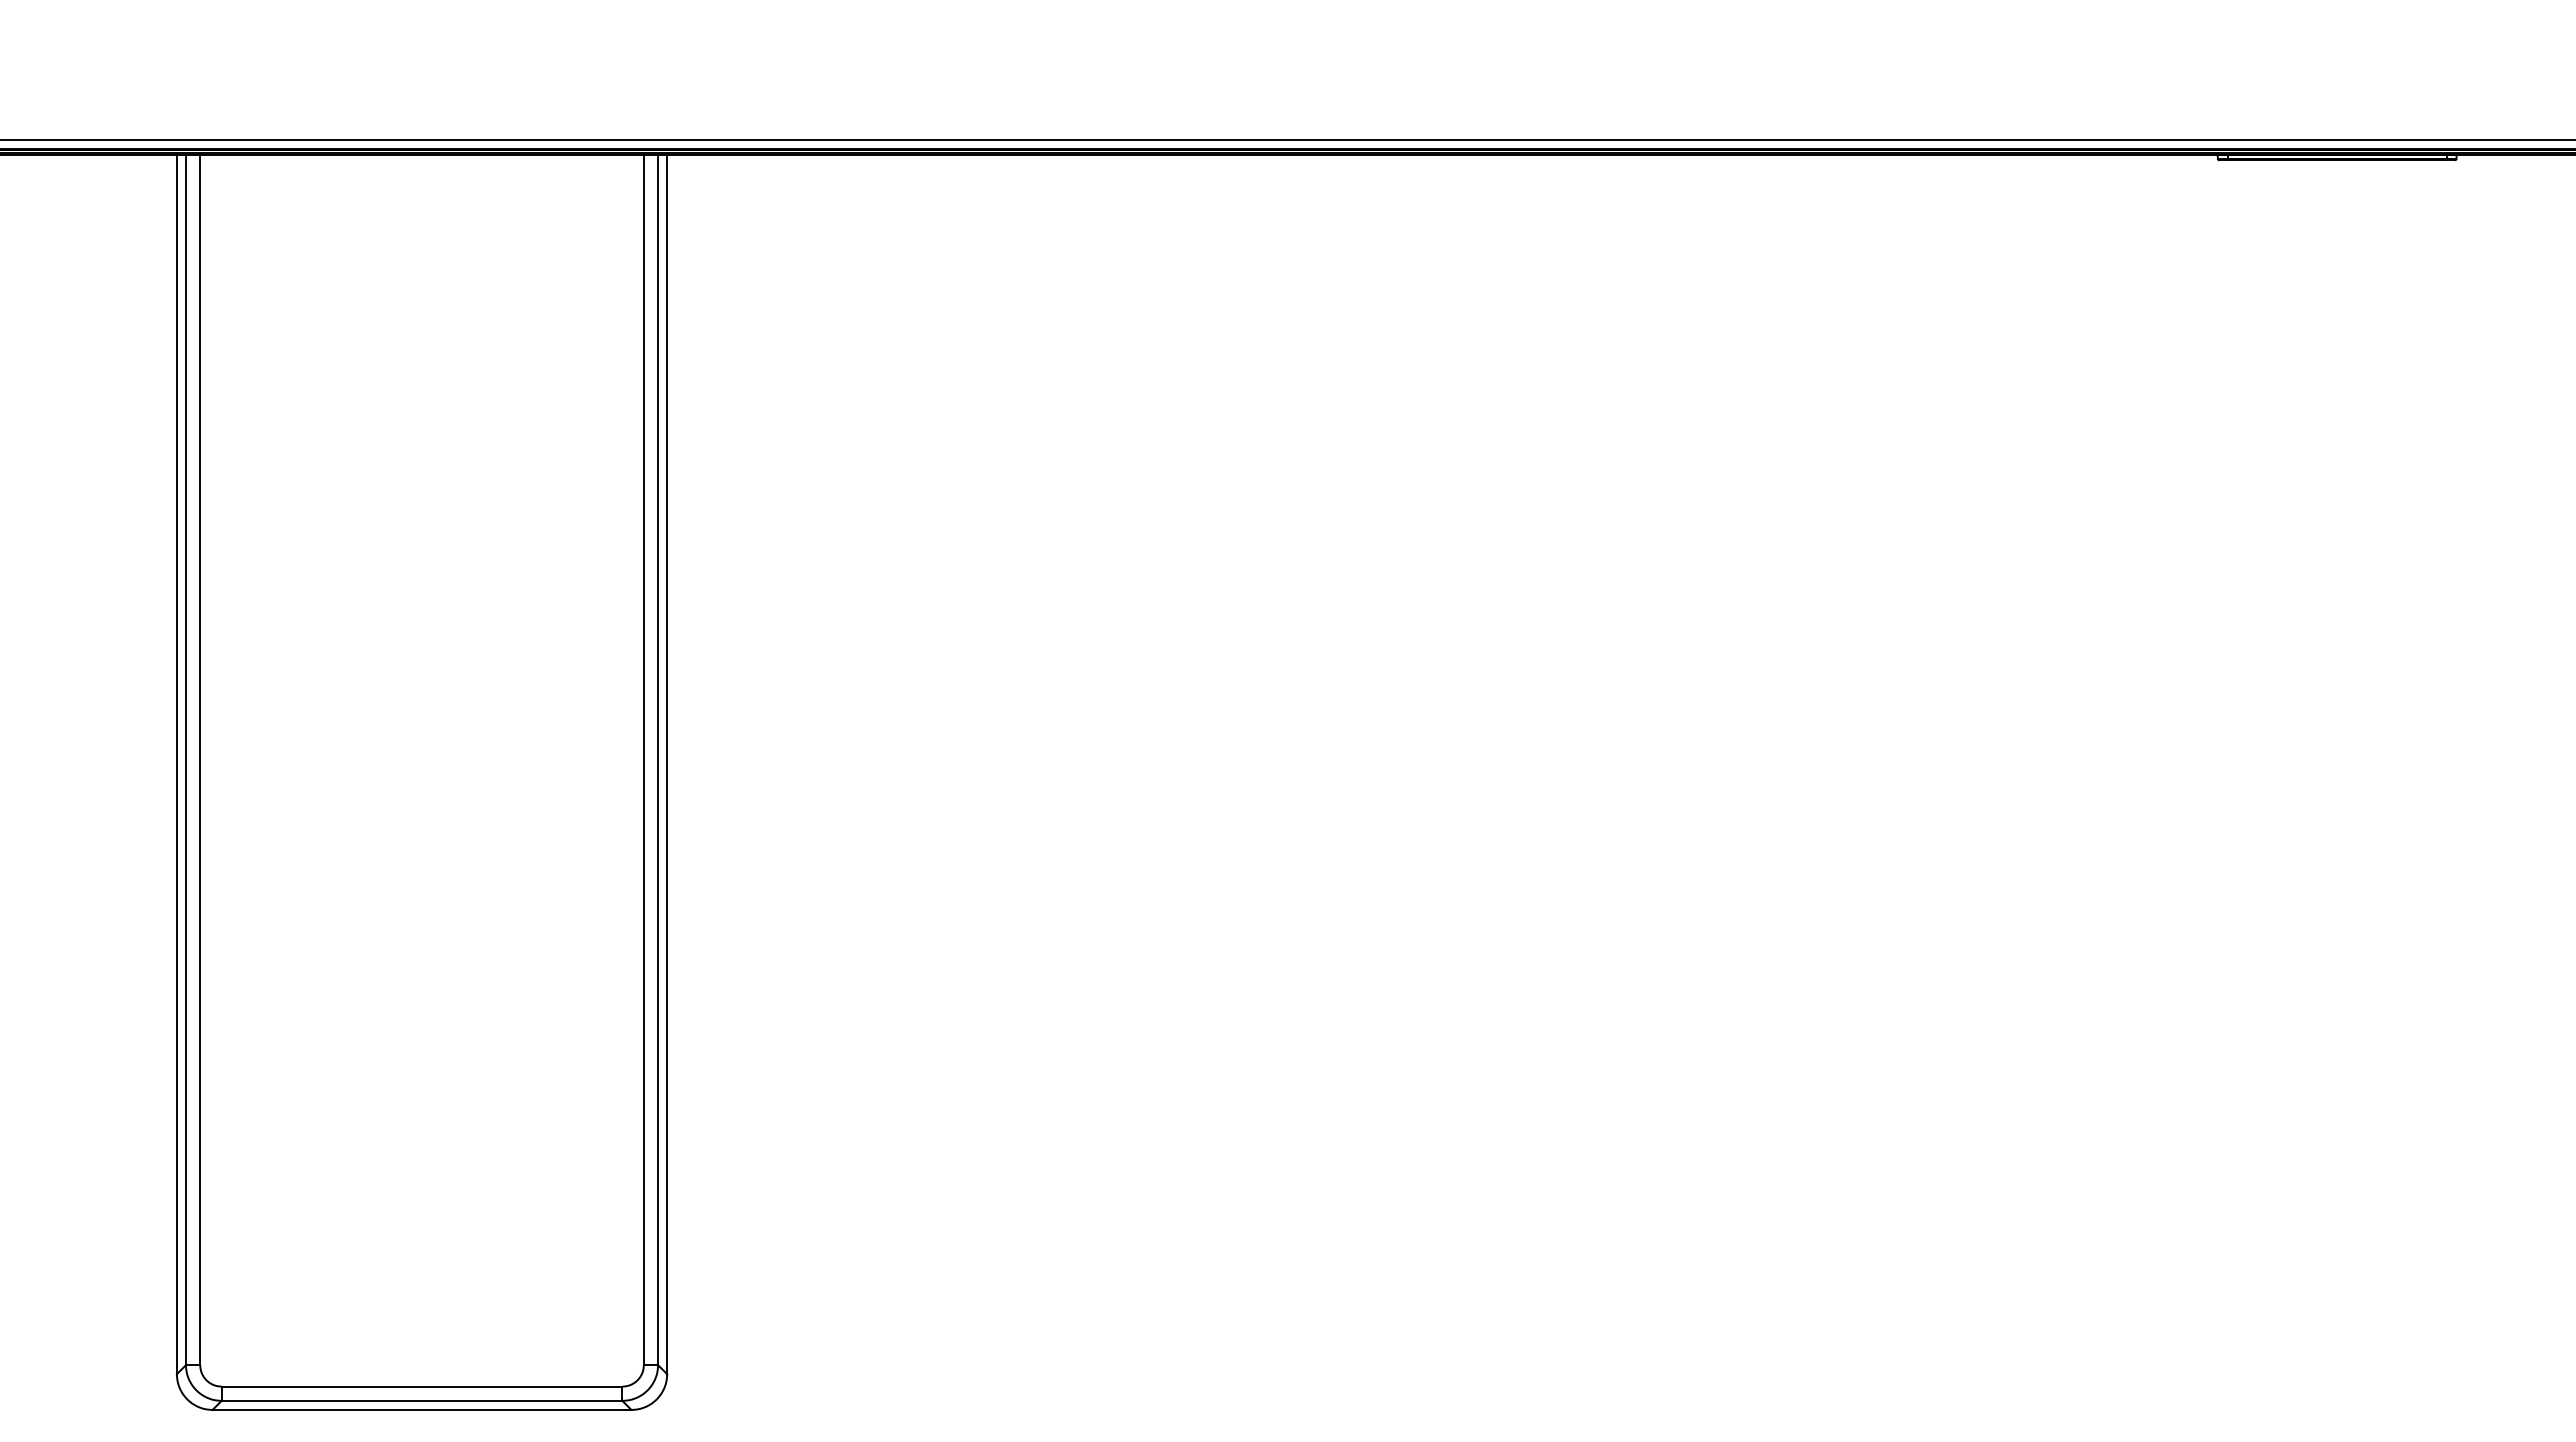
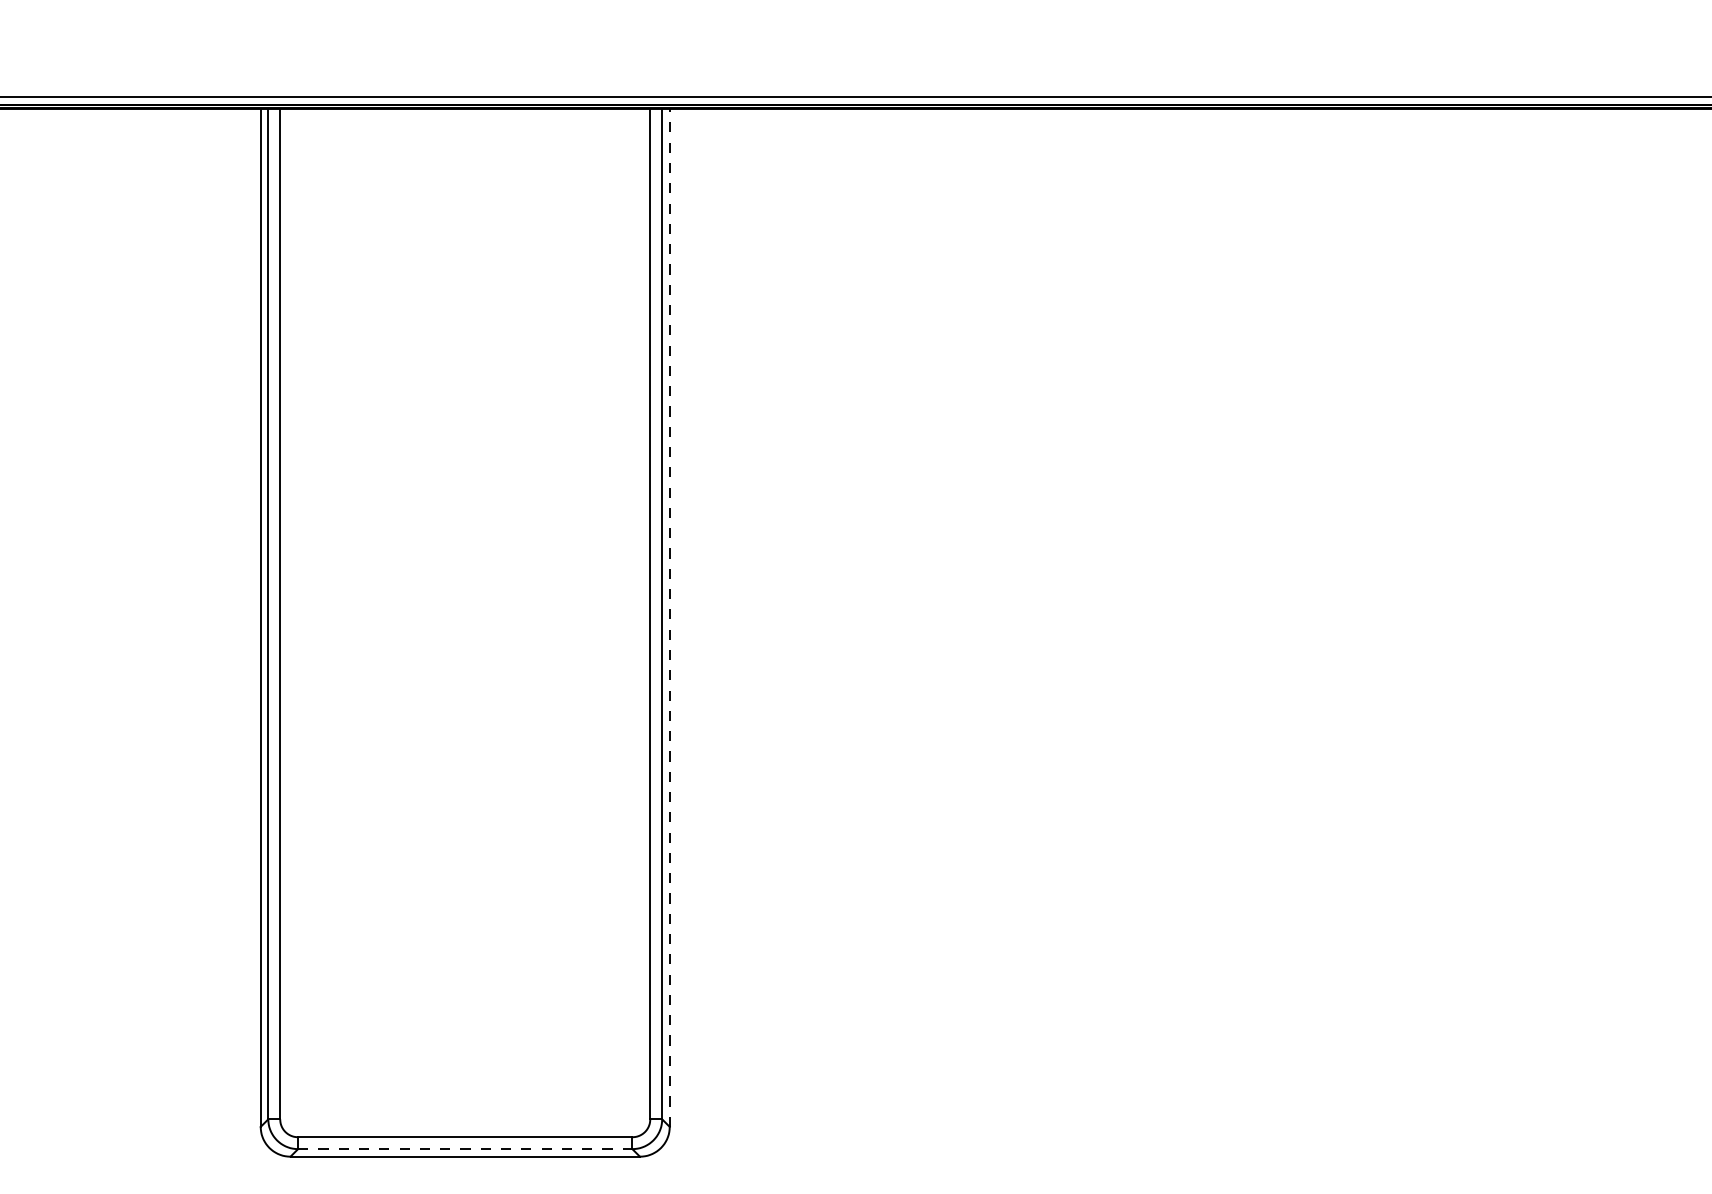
line: (667, 764) -> (670, 618), solid -> dashed
line: (422, 1400) -> (465, 1148), solid -> dashed

